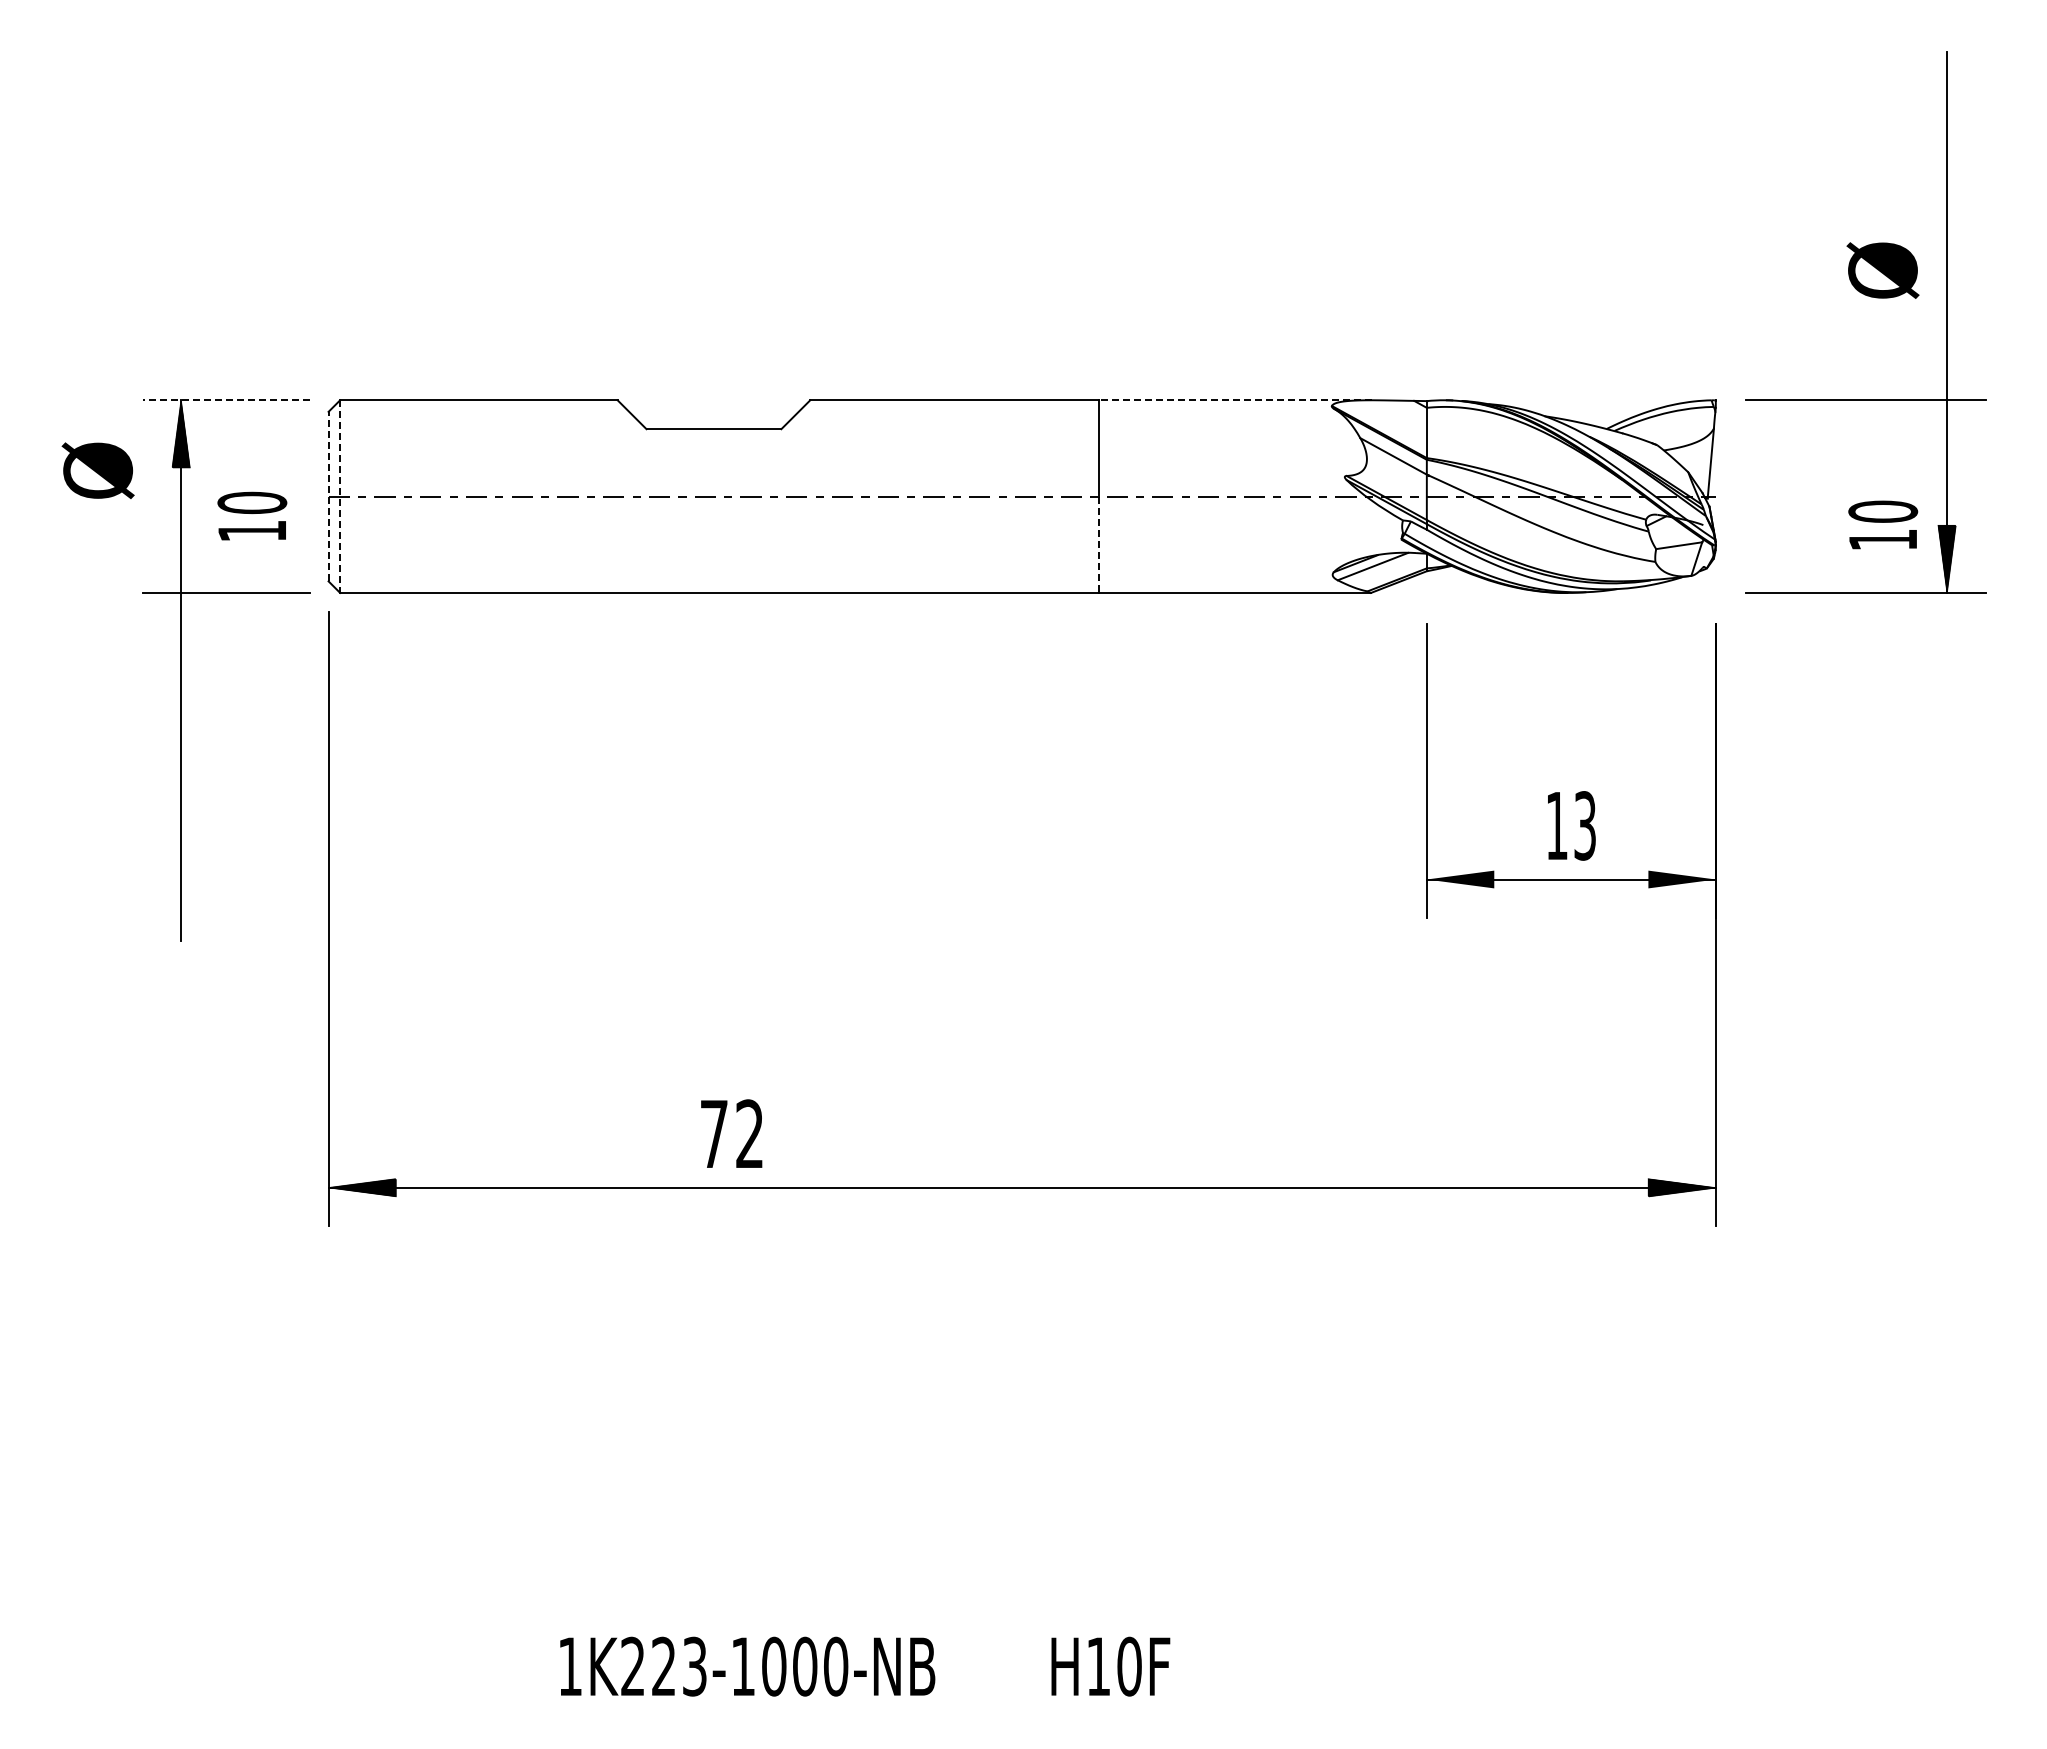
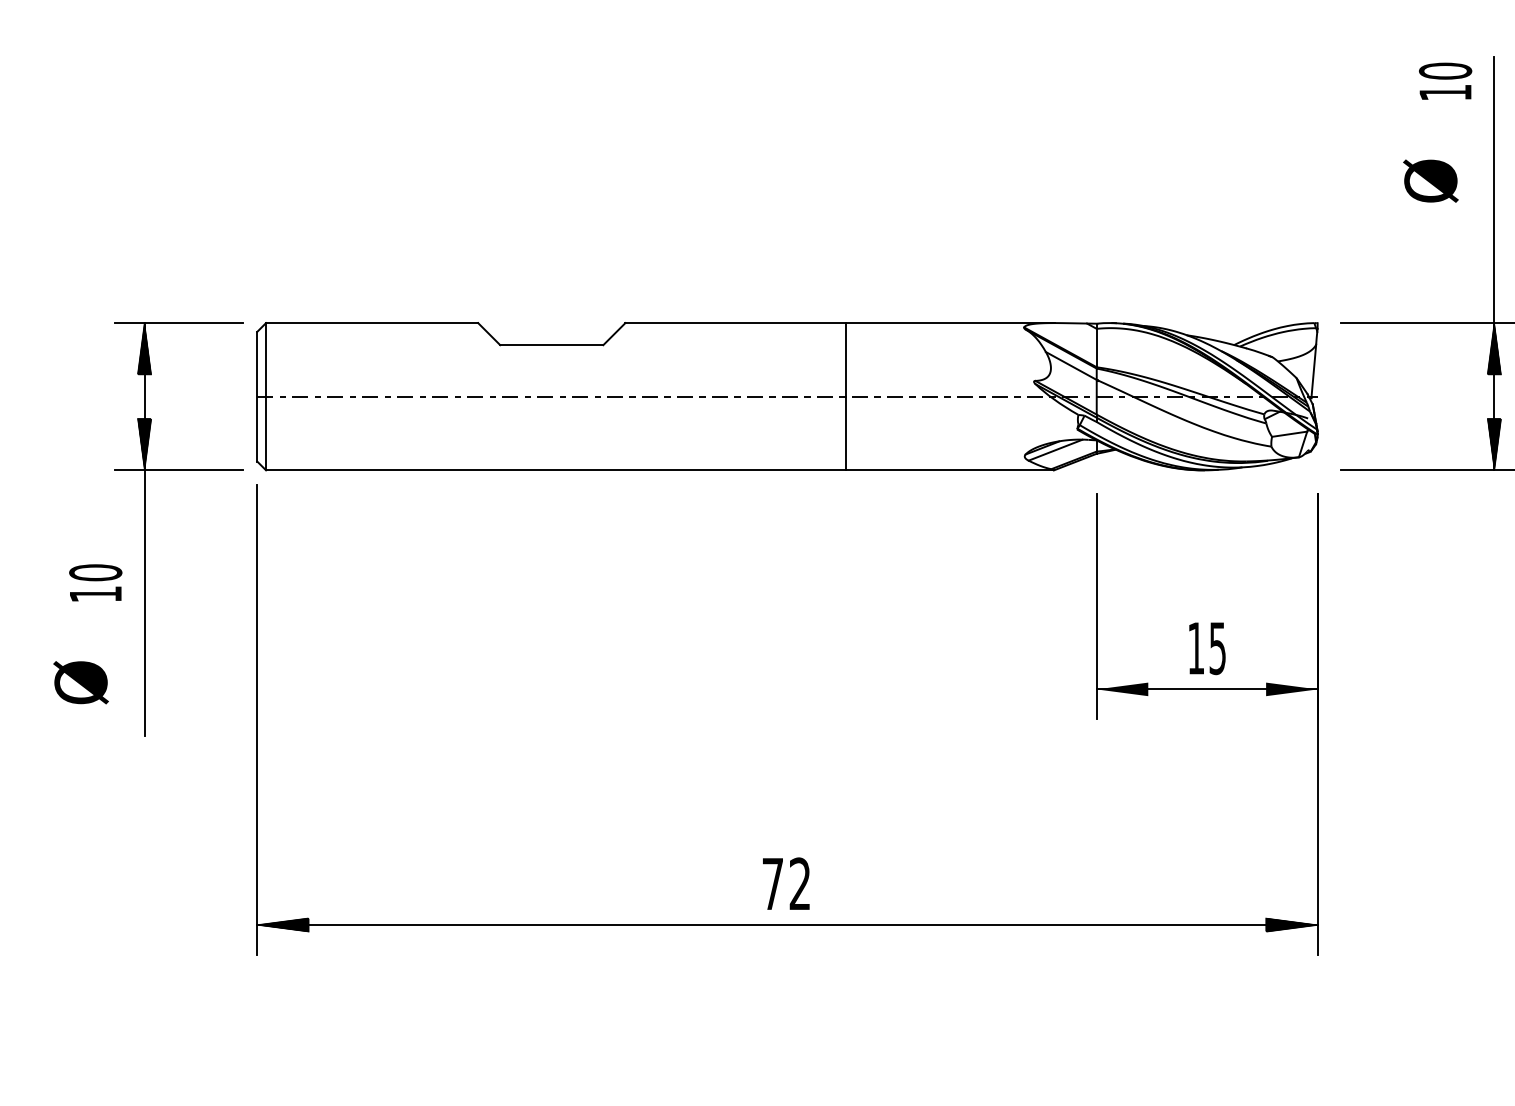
text: (1882, 270) -> (1430, 181), moved
line: (225, 400) -> (178, 323), dashed -> solid
line: (1234, 400) -> (949, 323), dashed -> solid
hatch: (1946, 433) -> (1493, 348), added
text: (97, 470) -> (80, 682), moved
line: (328, 496) -> (257, 396), dashed -> solid
line: (340, 497) -> (266, 397), dashed -> solid
text: (252, 515) -> (95, 582), moved
text: (1883, 524) -> (1445, 80), moved
line: (1099, 545) -> (846, 434), dashed -> solid
hatch: (181, 558) -> (144, 444), added
text: (1585, 825) -> (1218, 648), 13 -> 15
text: (731, 1133) -> (786, 883), moved

